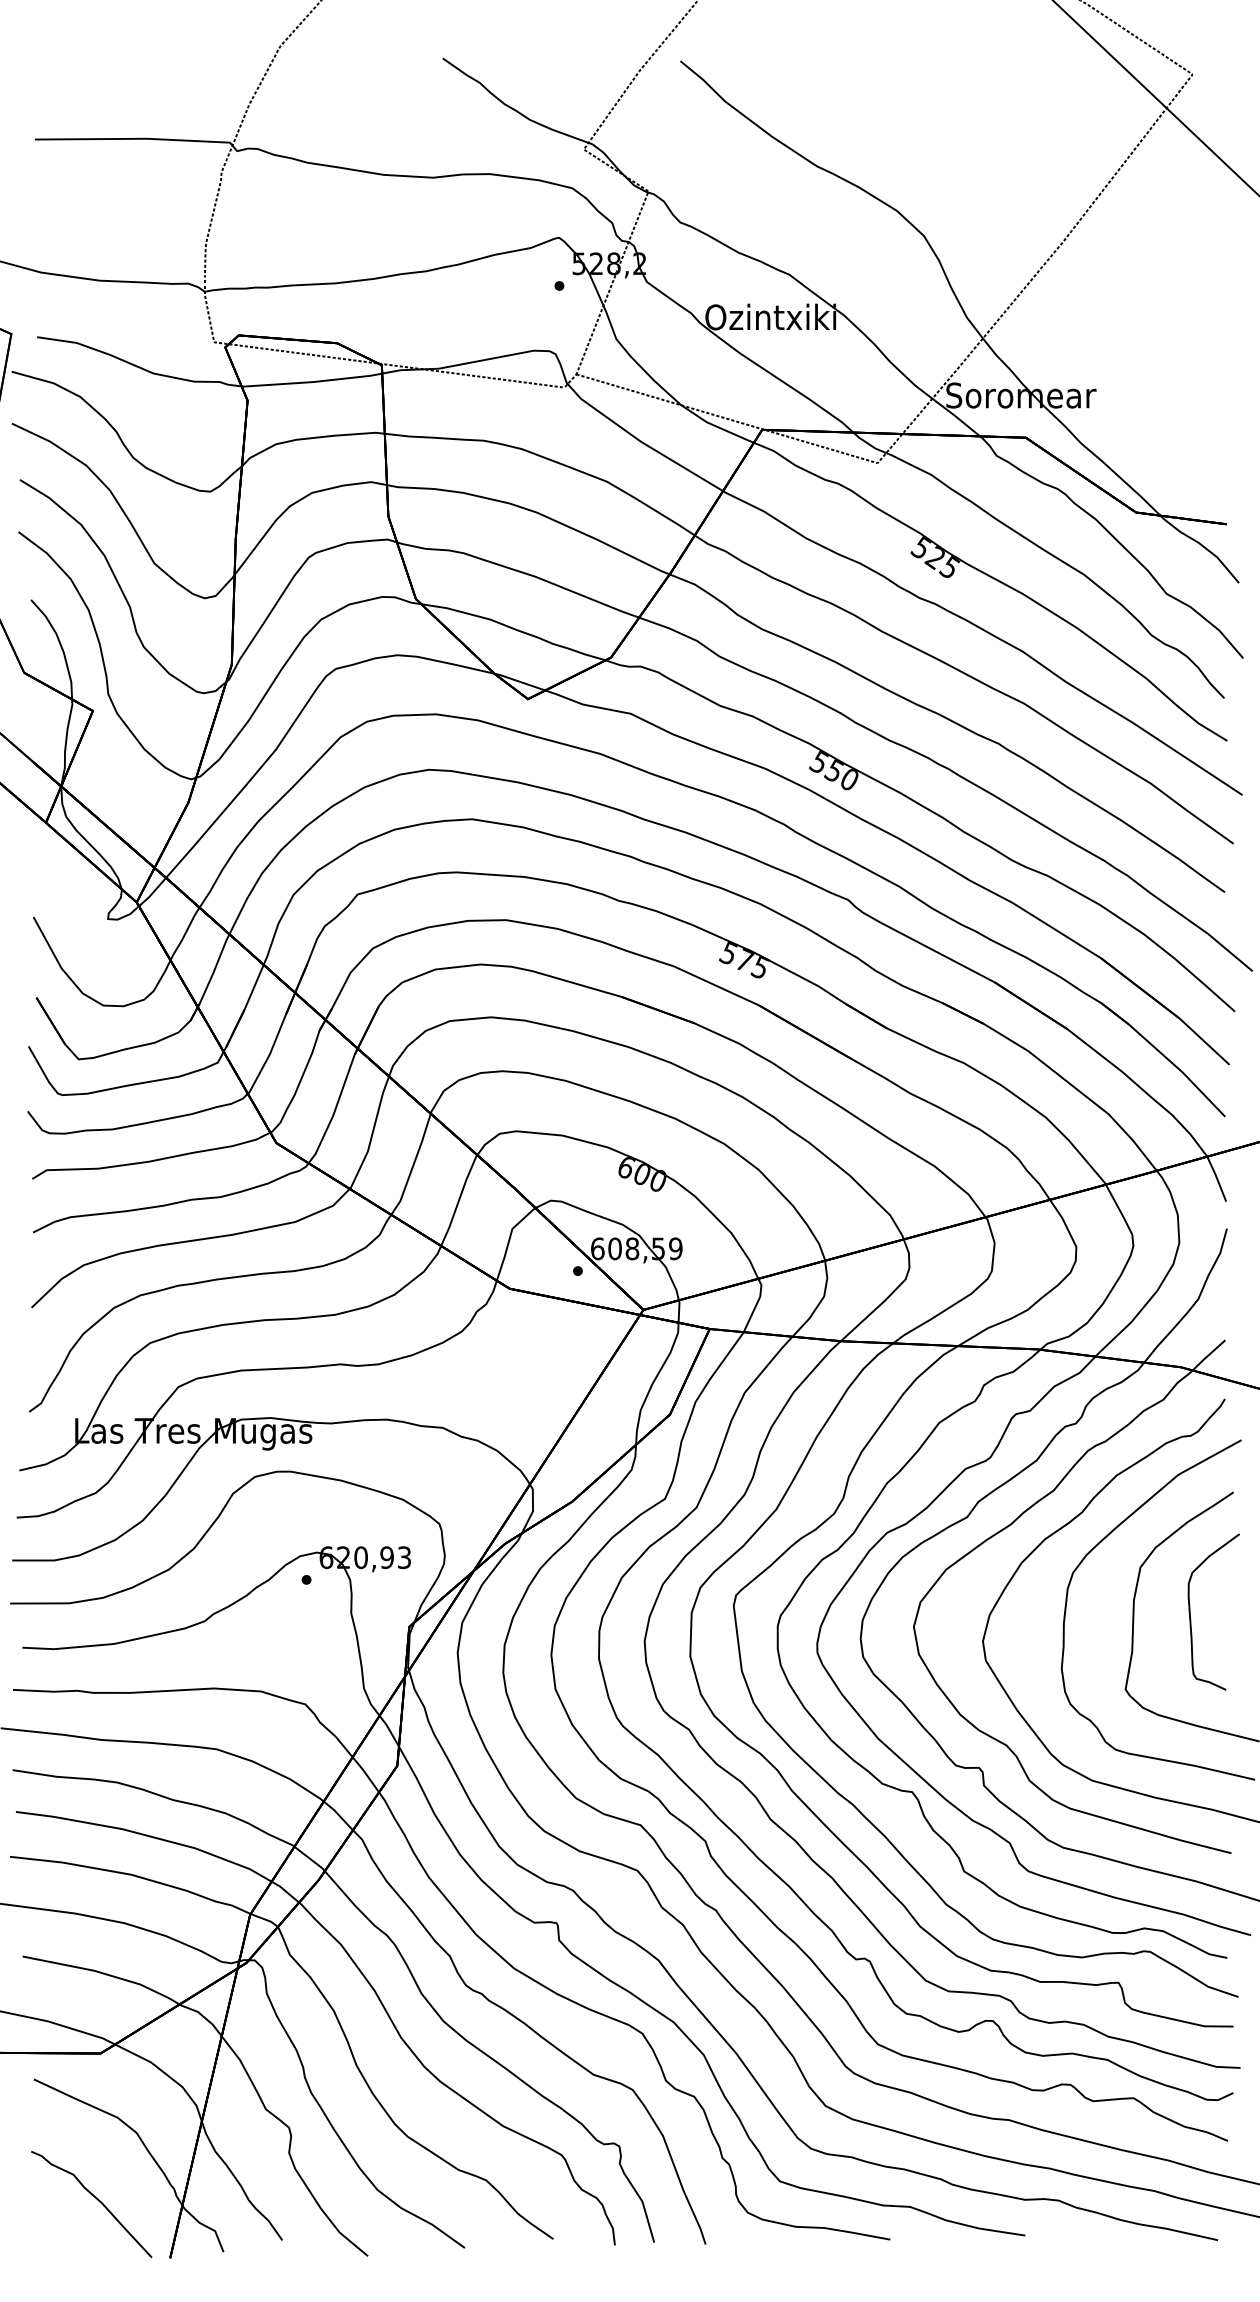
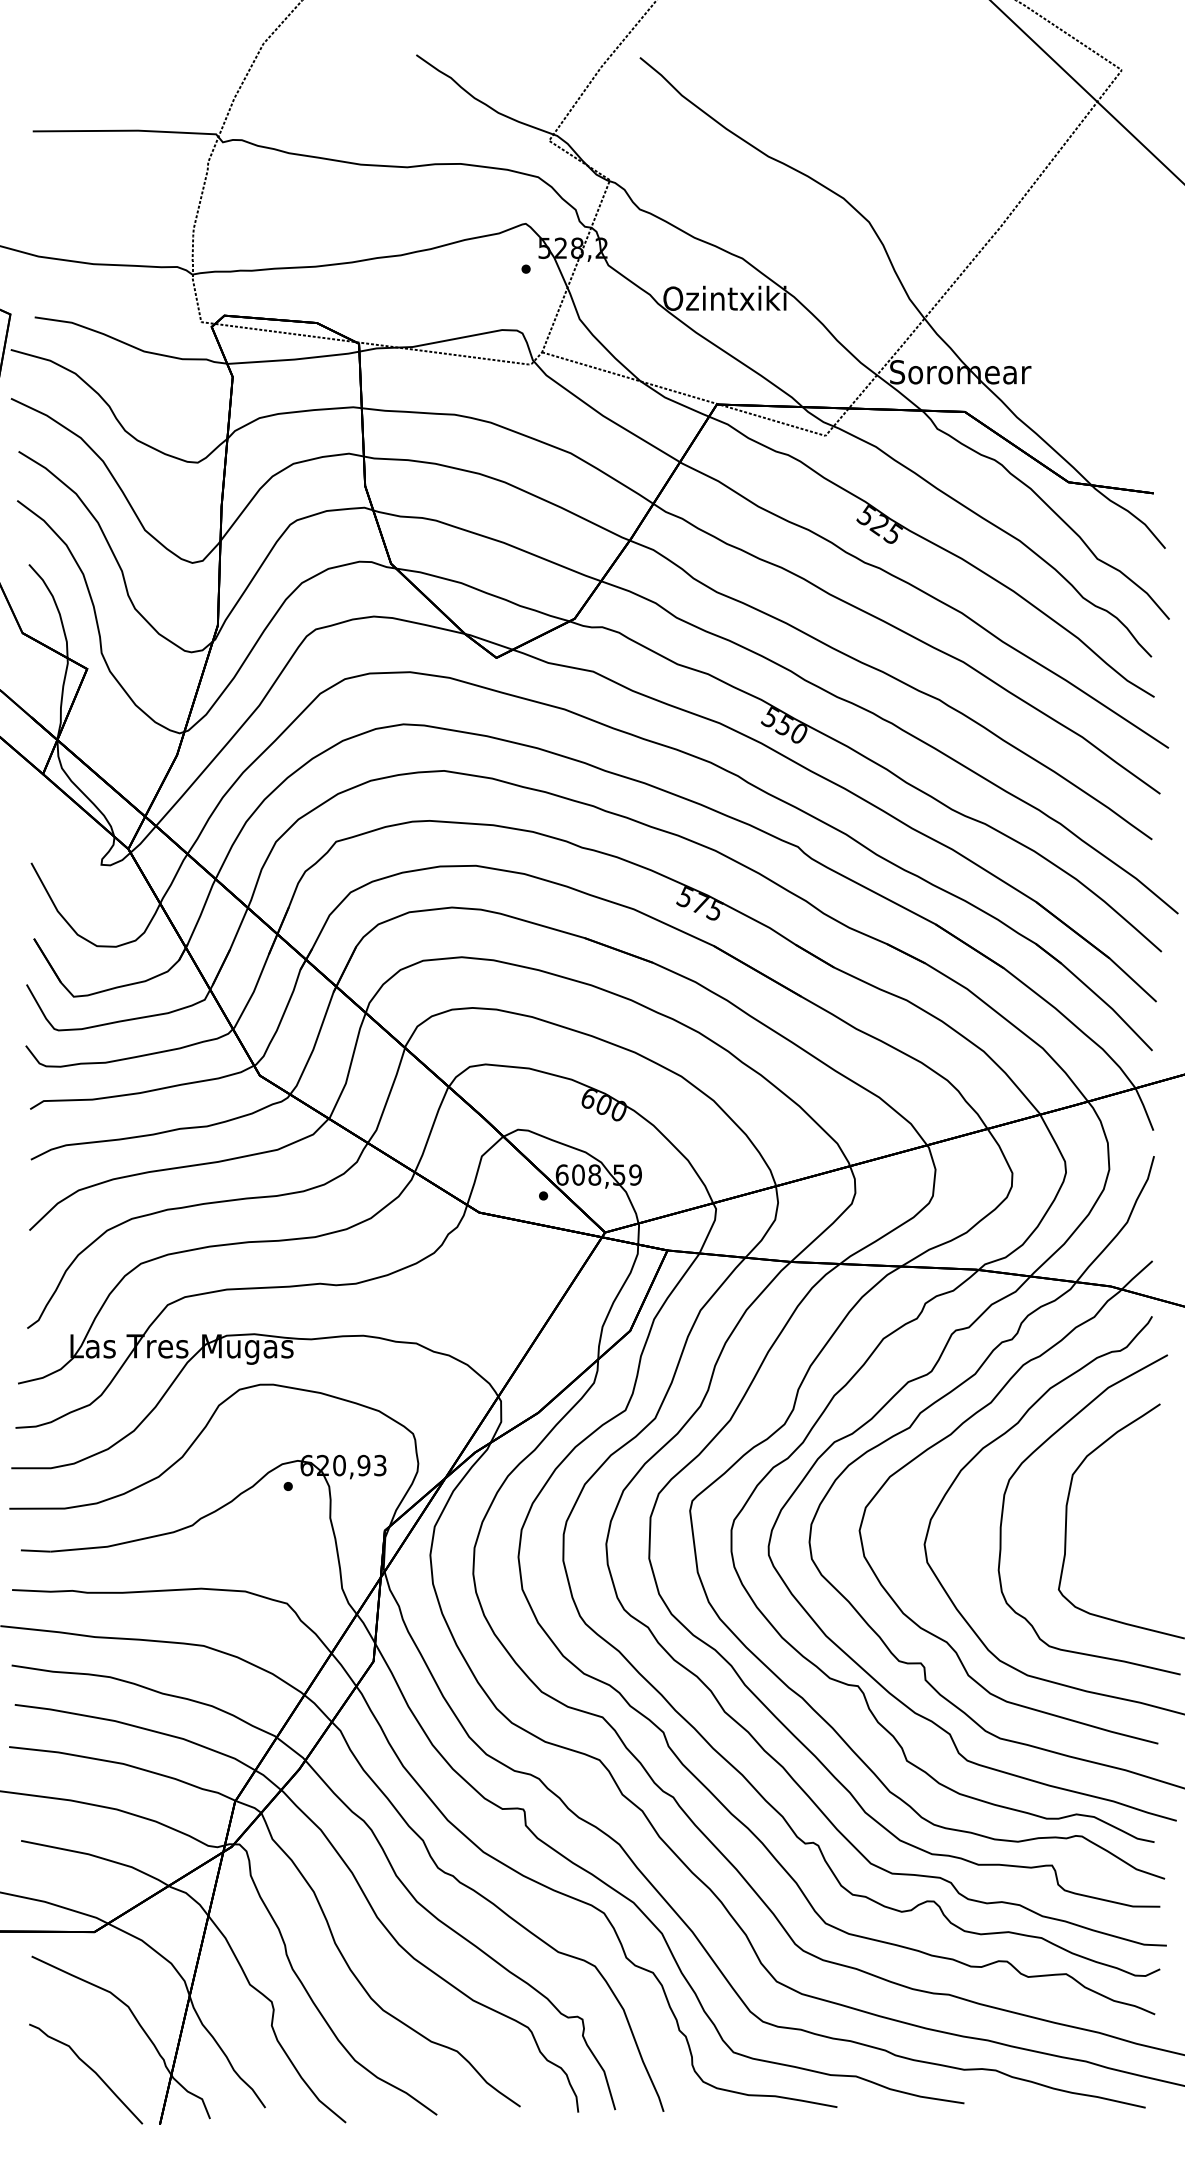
curve: (1191, 1613) -> (1120, 1518), removed

